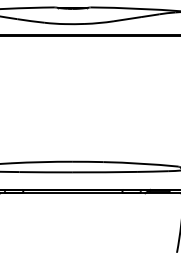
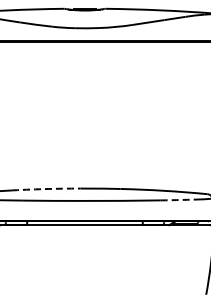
arc: (41, 161) -> (48, 188), solid -> dashed
arc: (153, 172) -> (178, 200), solid -> dashed

